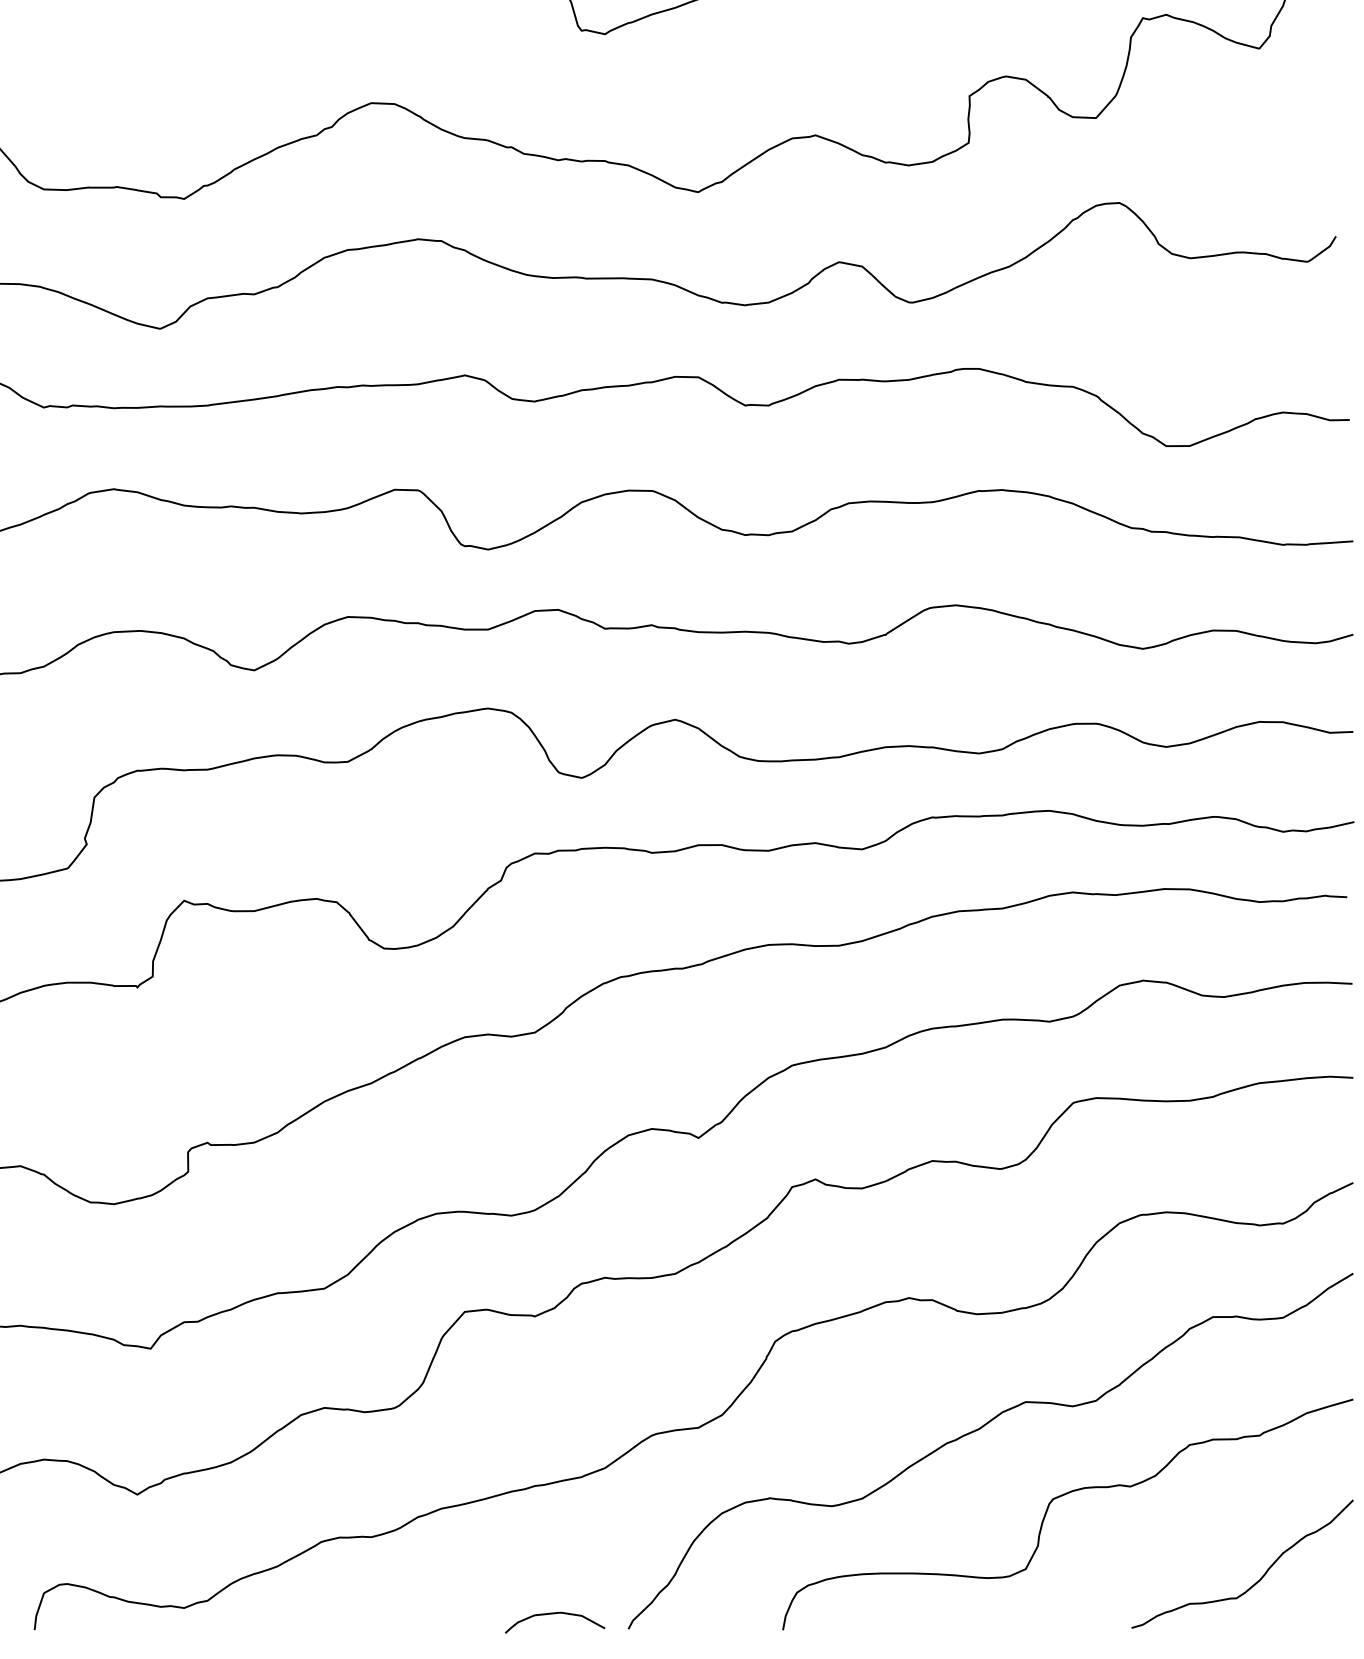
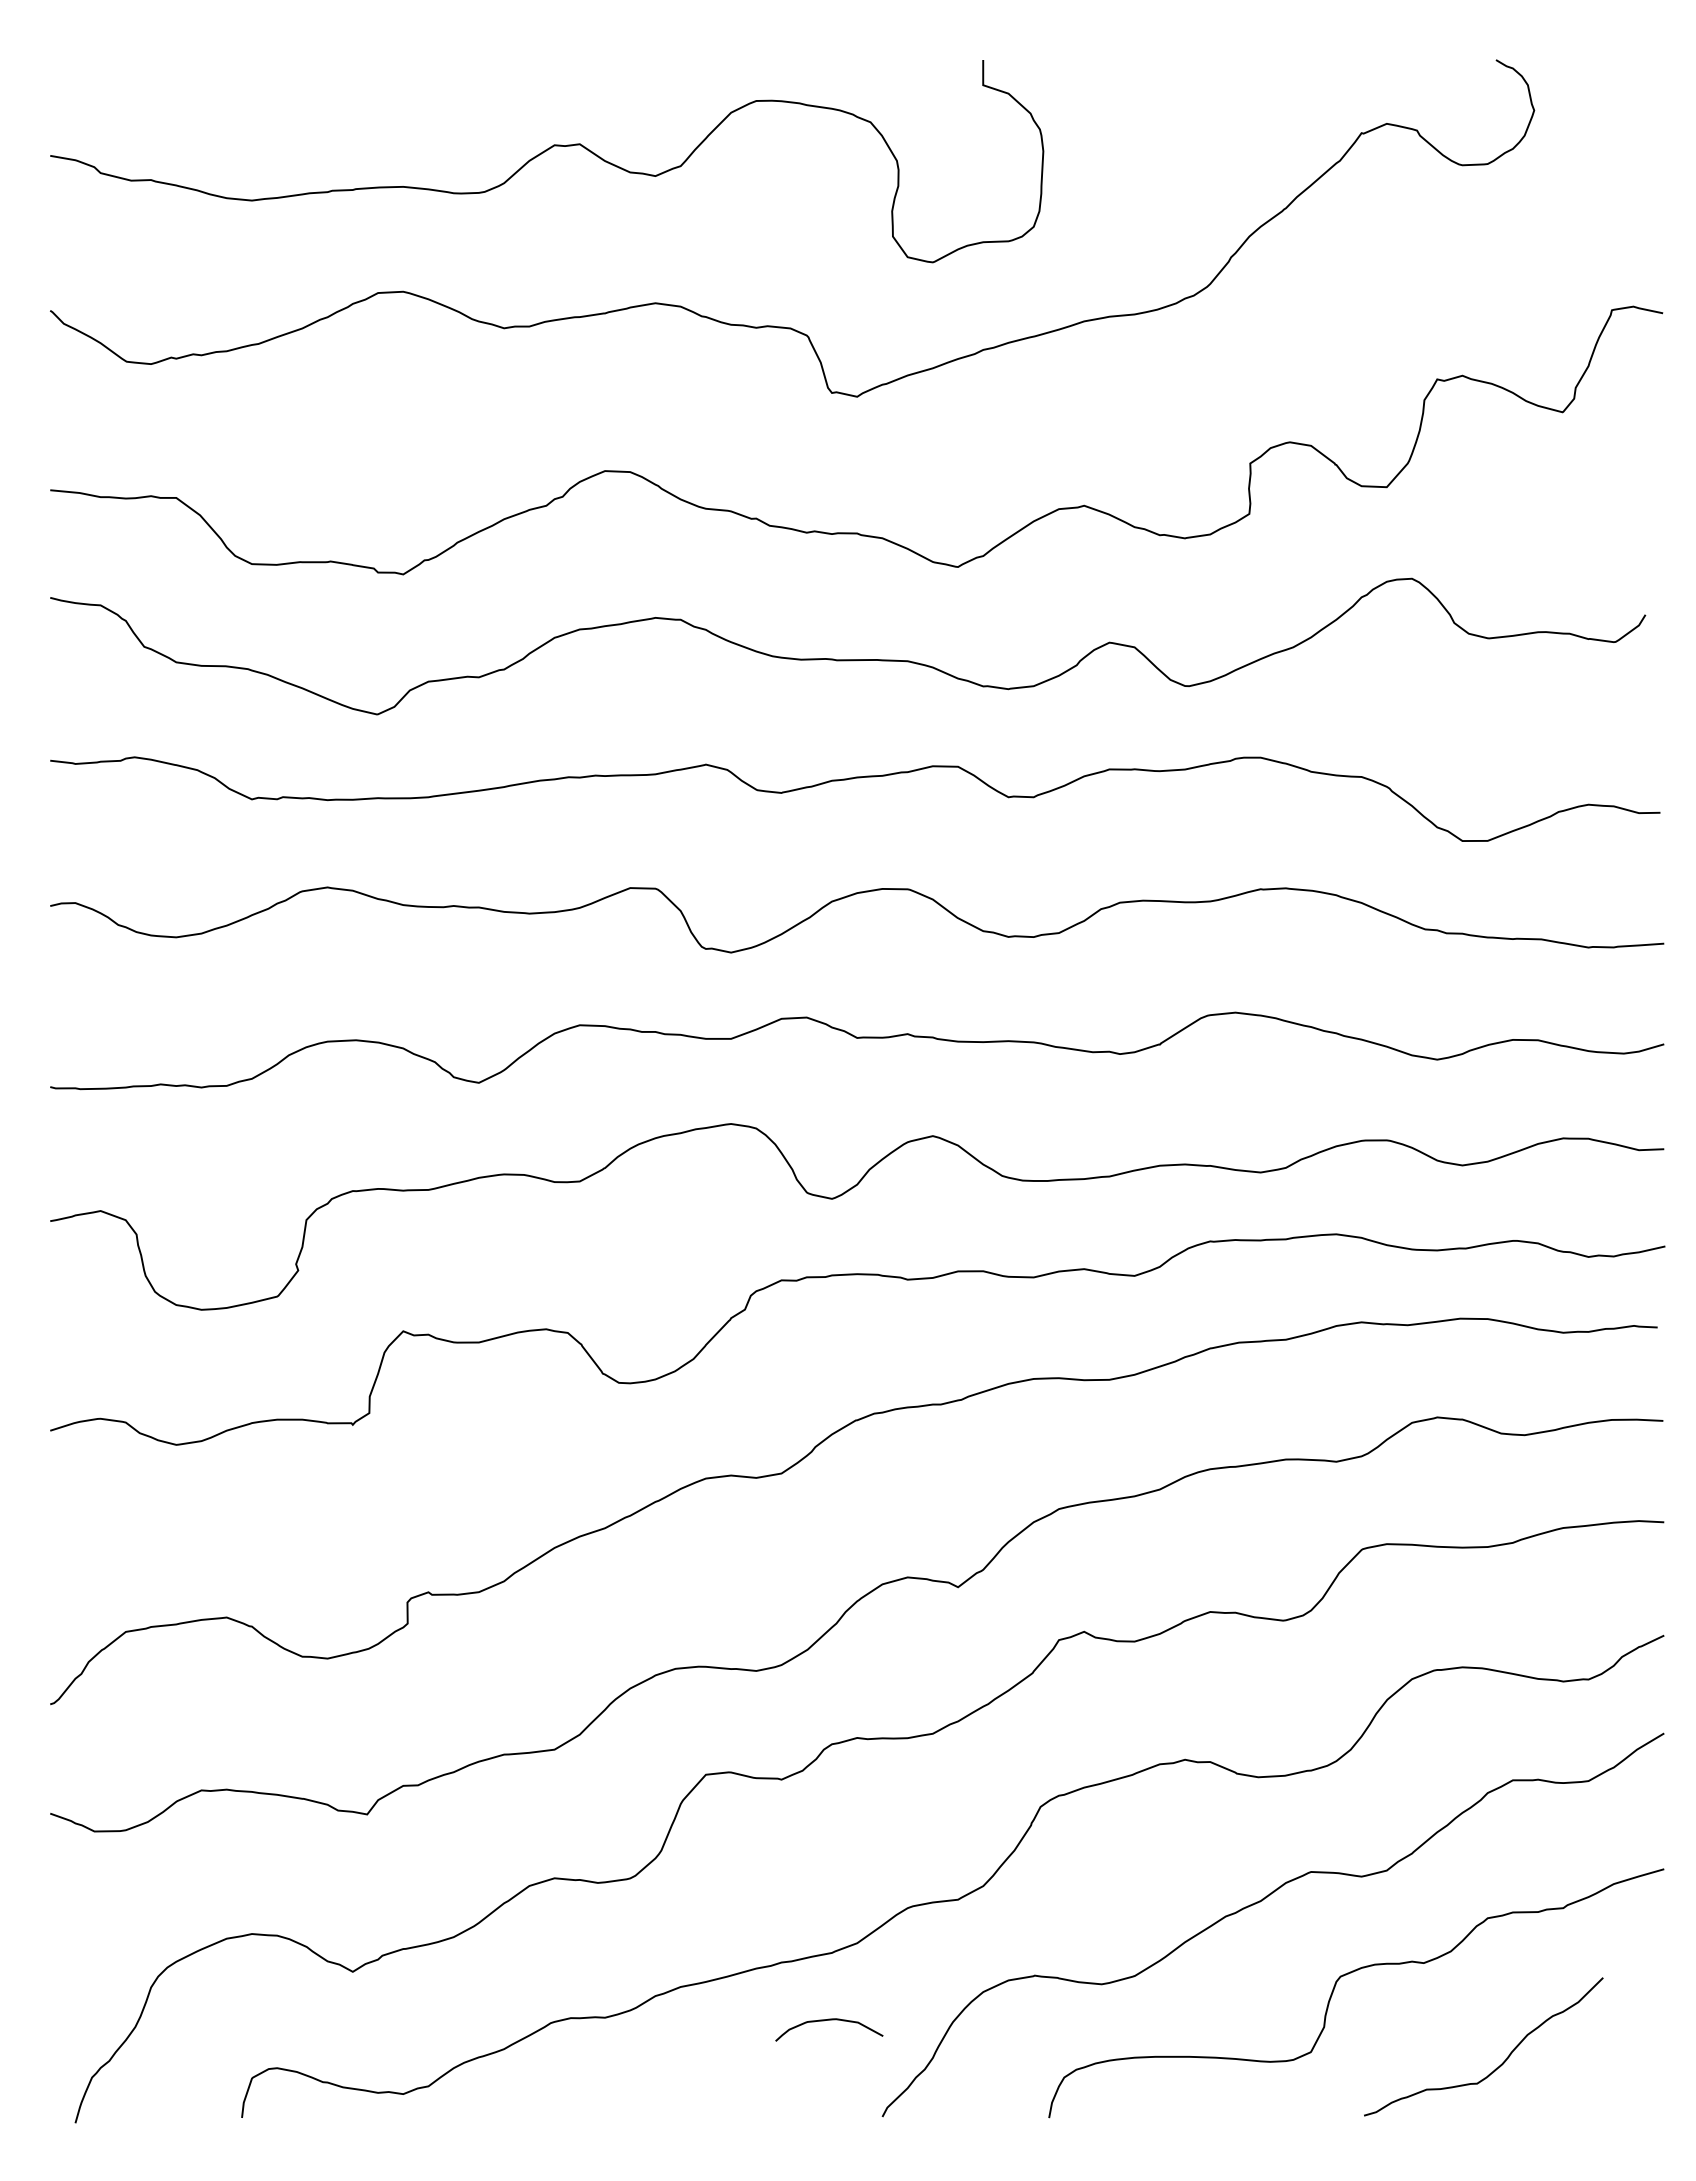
curve: (1254, 1583) -> (1496, 2067), moved
curve: (555, 1613) -> (829, 2020), moved

